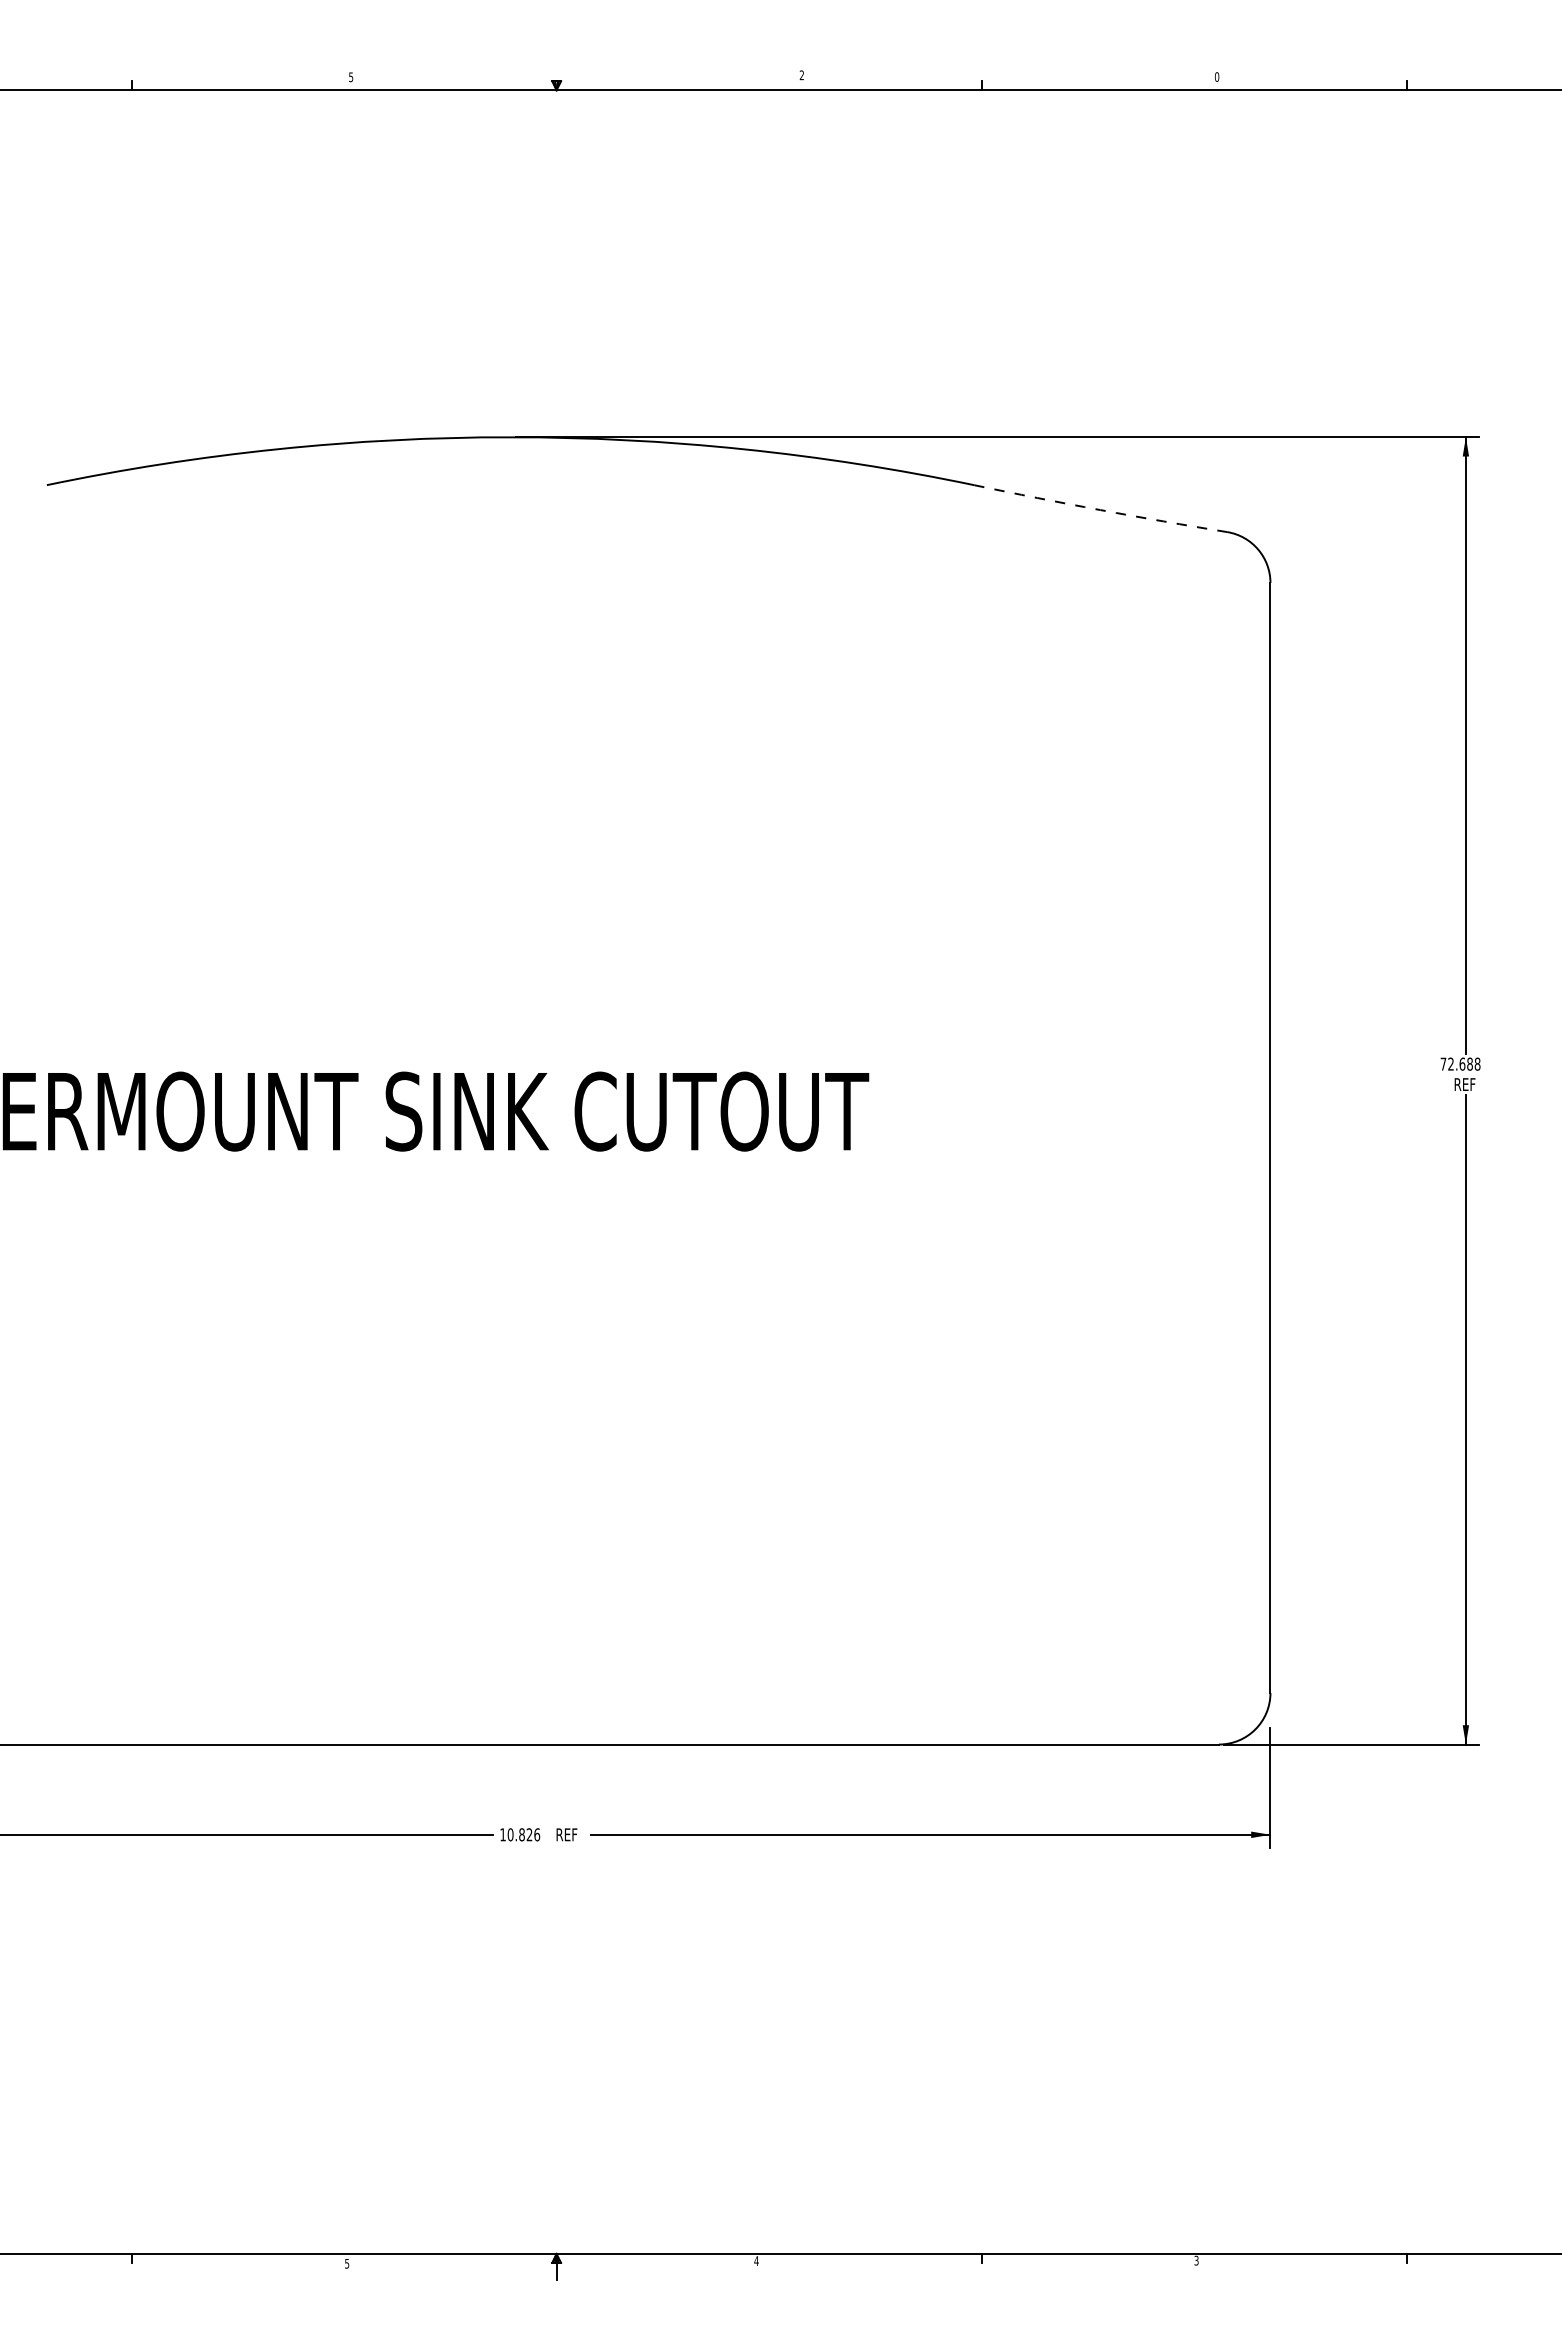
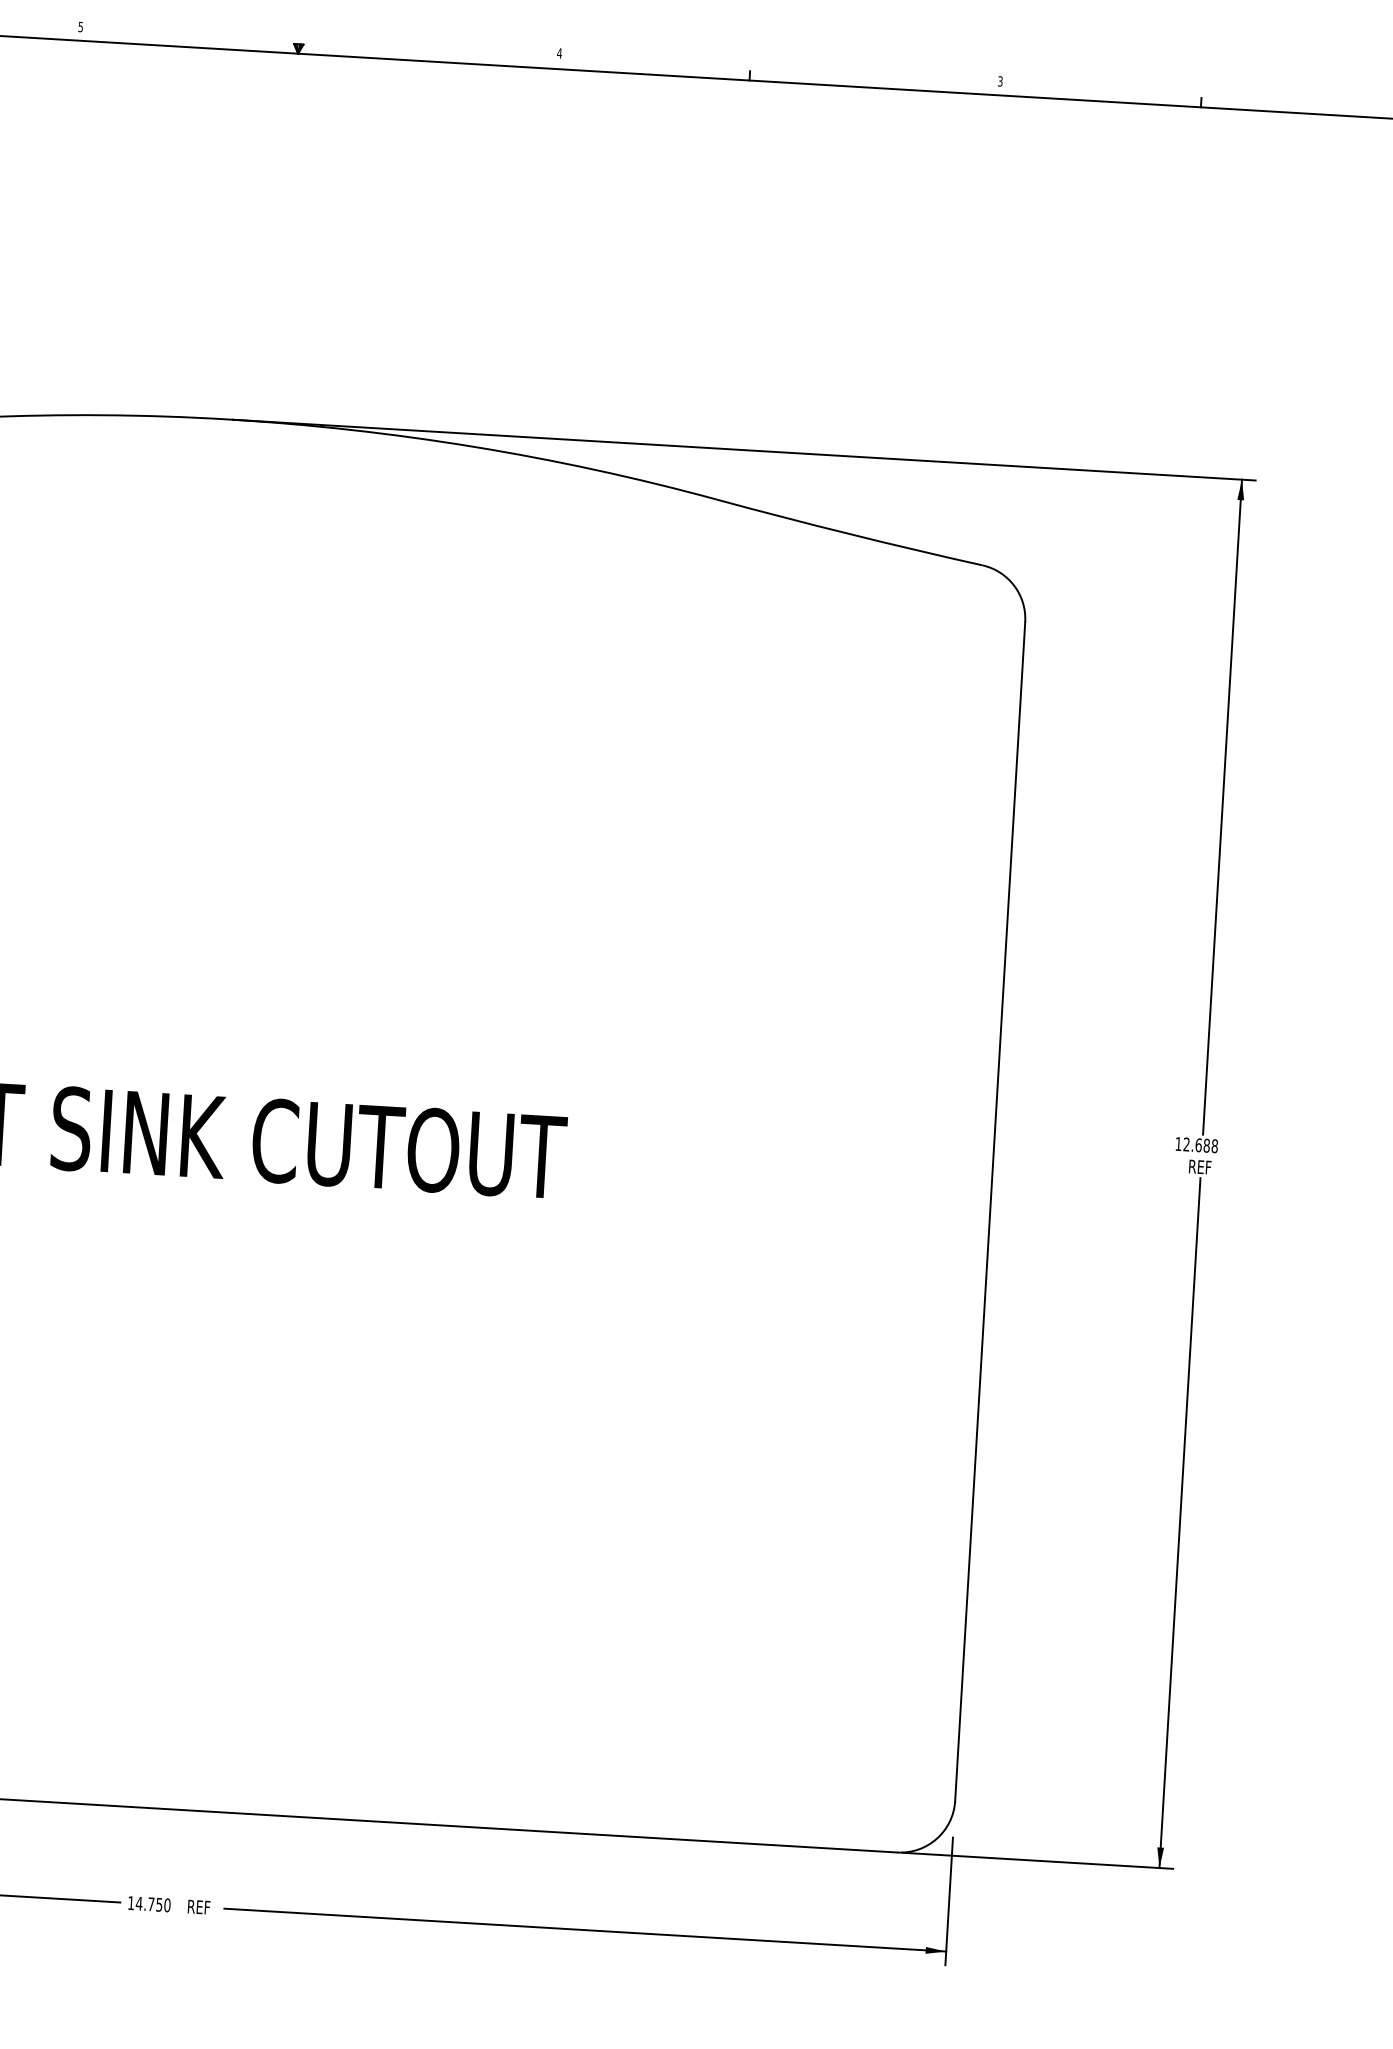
text: (801, 75) -> (559, 53), 2 -> 4
text: (1216, 76) -> (999, 80), 0 -> 3
arc: (1100, 510) -> (849, 534), dashed -> solid
text: (1443, 1063) -> (1178, 1143), 72.688 -> 12.688
text: (523, 1834) -> (152, 1904), 10.826 -> 14.750

